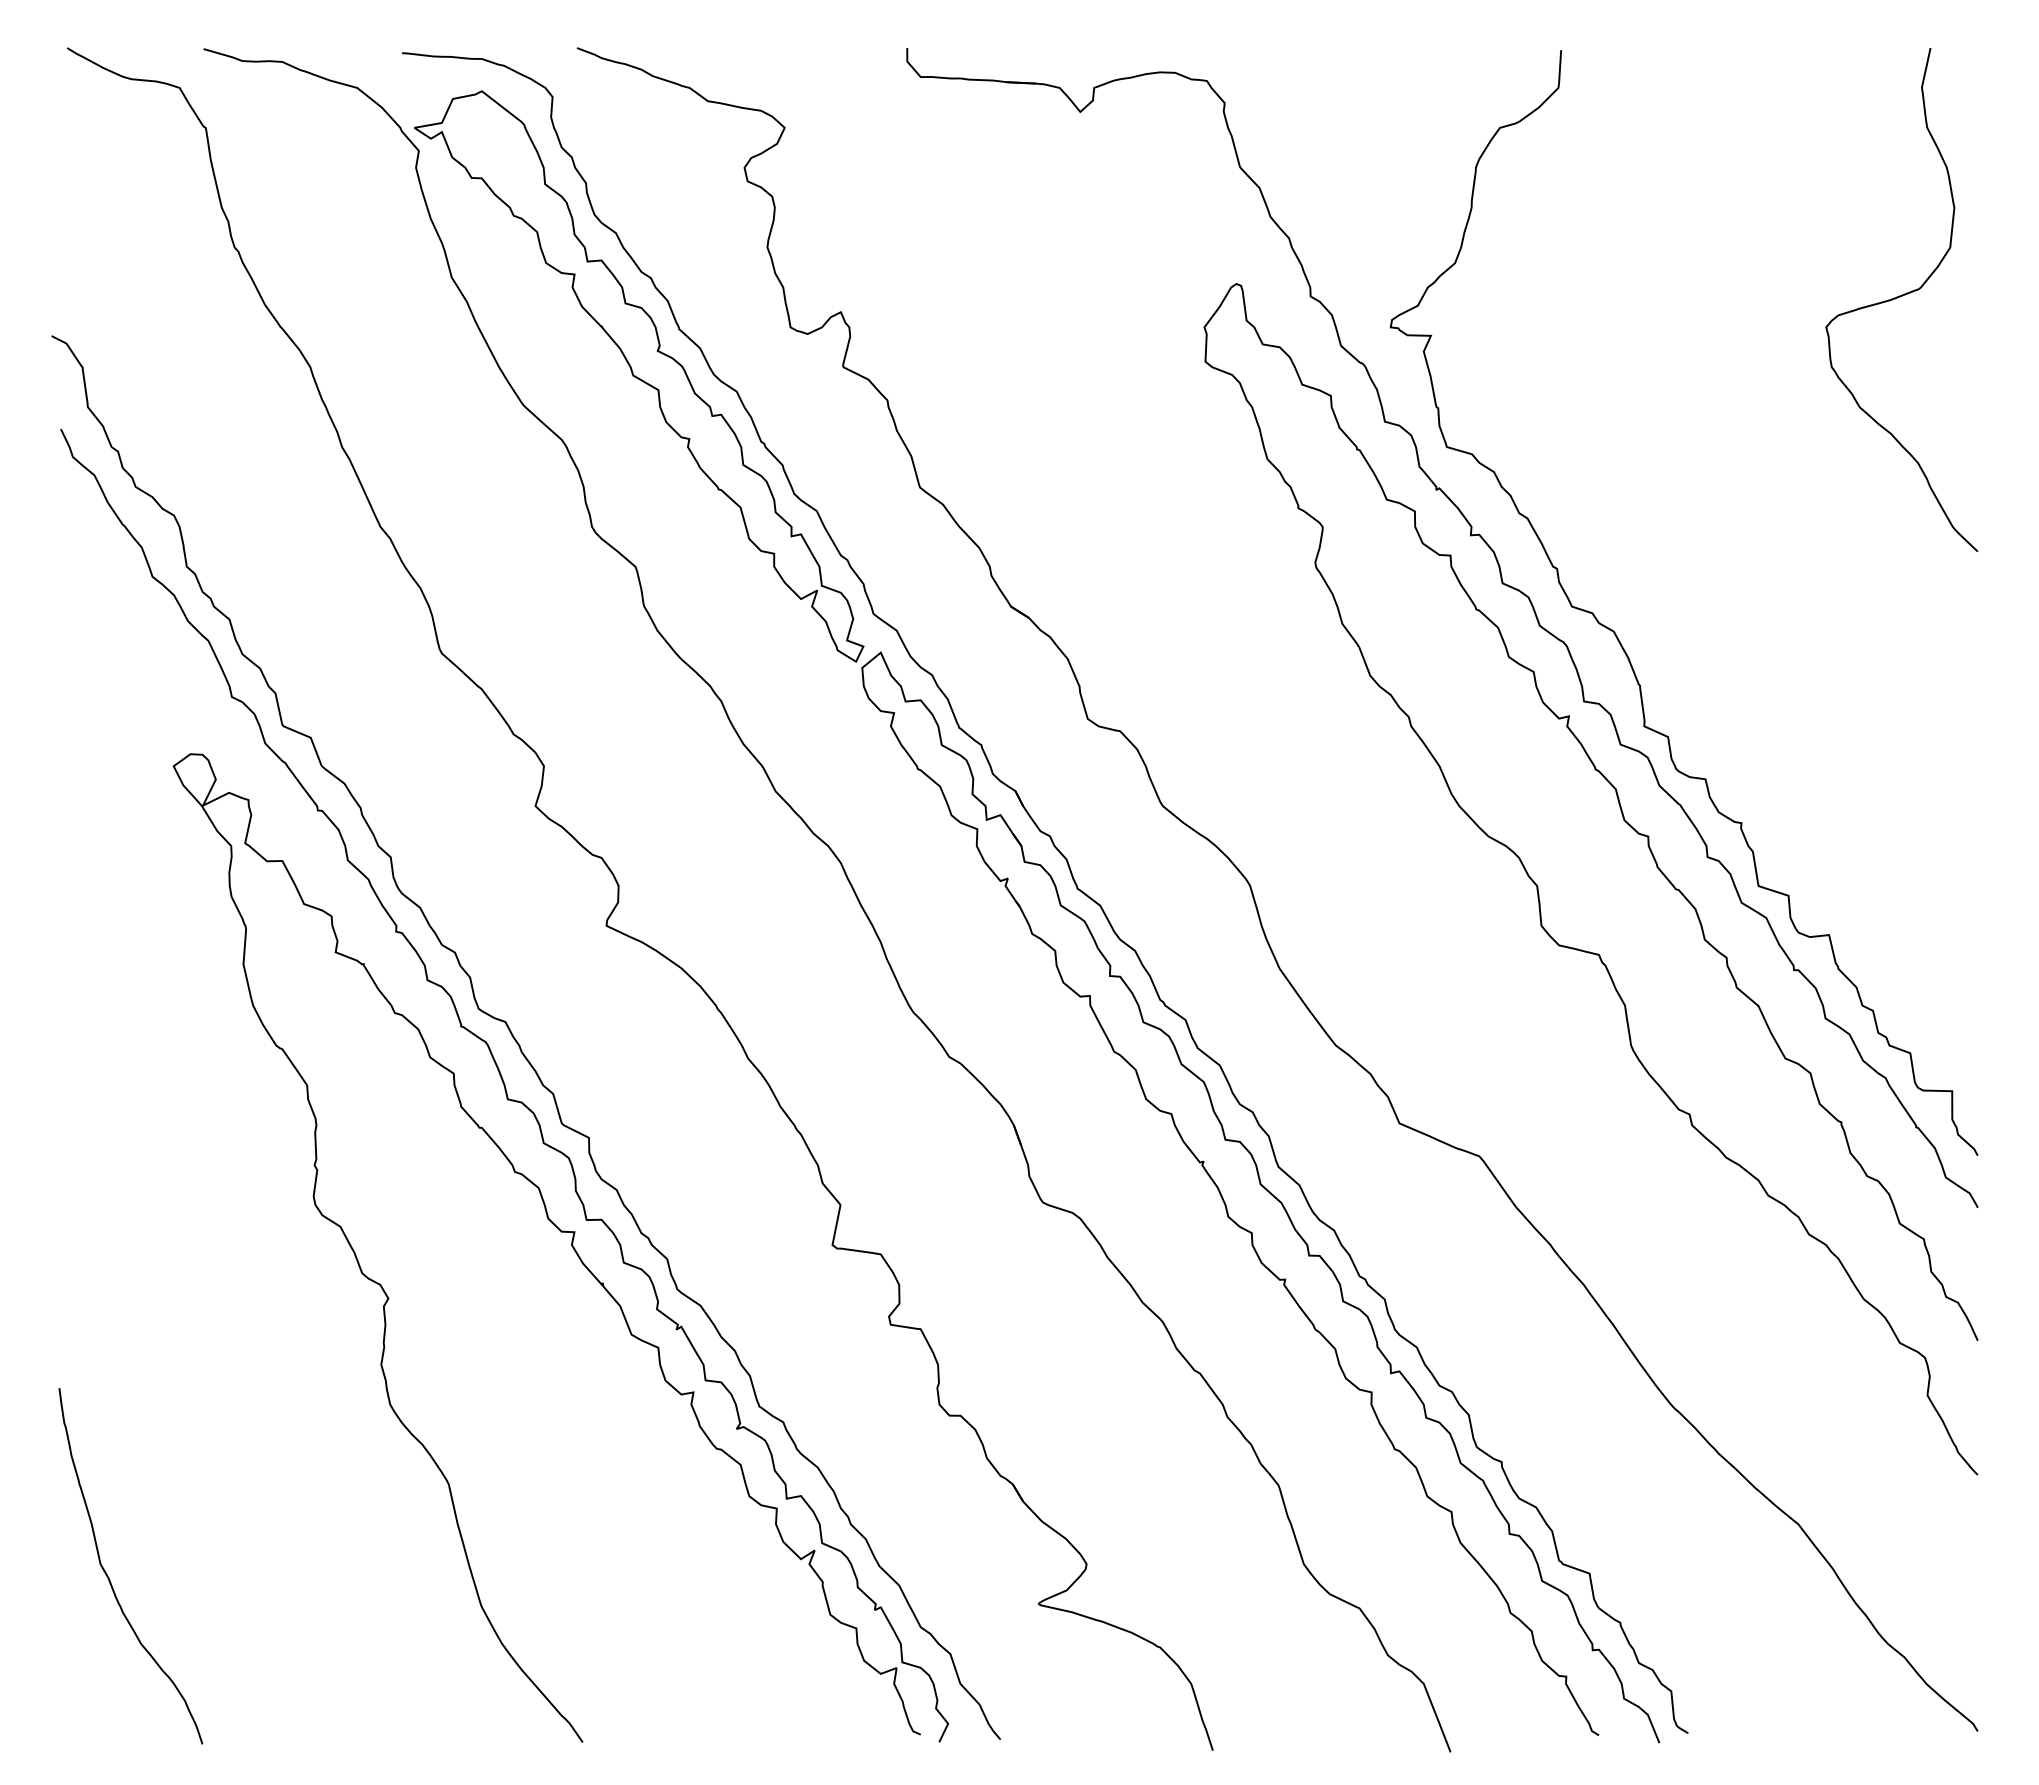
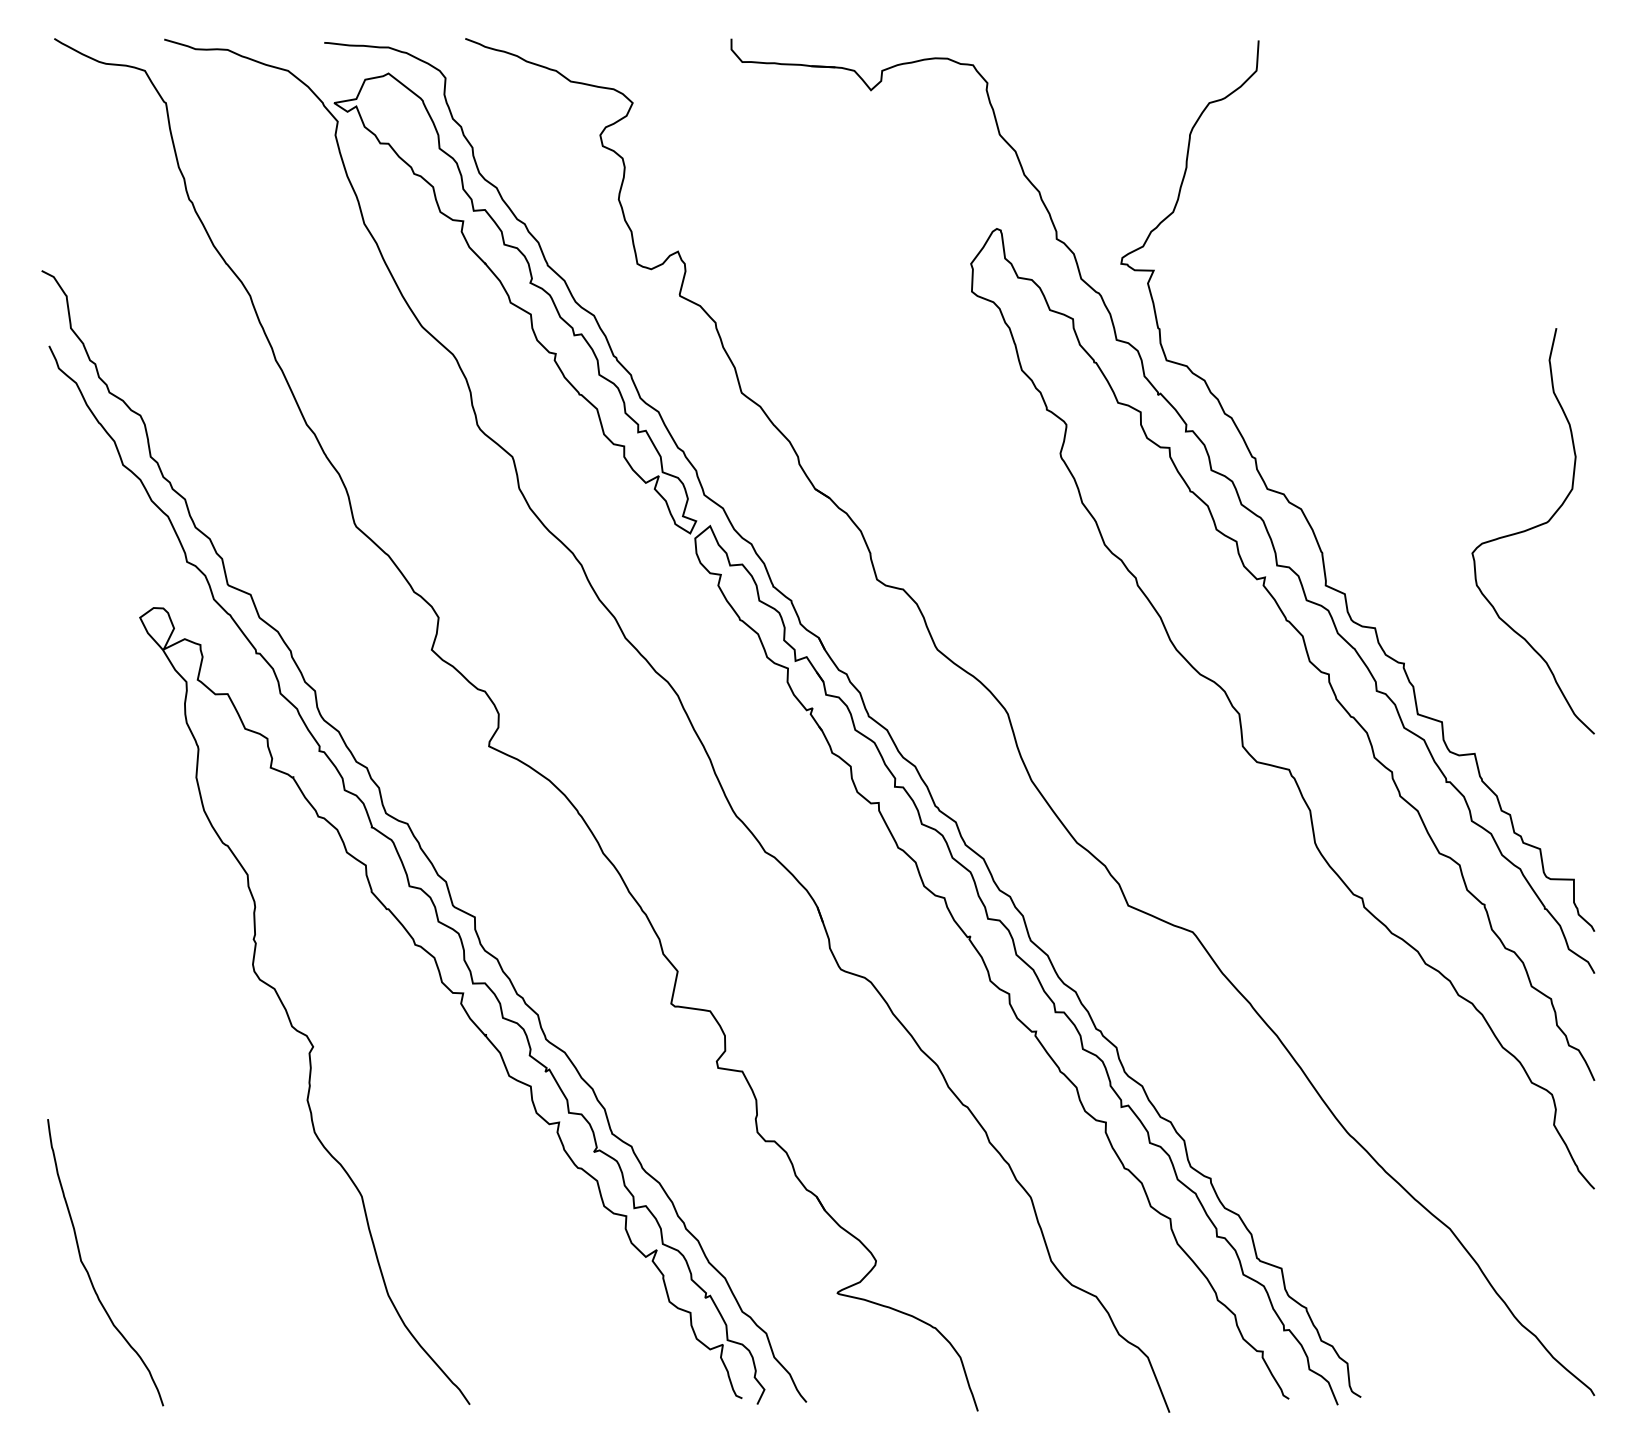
curve: (1900, 297) -> (1532, 529), moved

